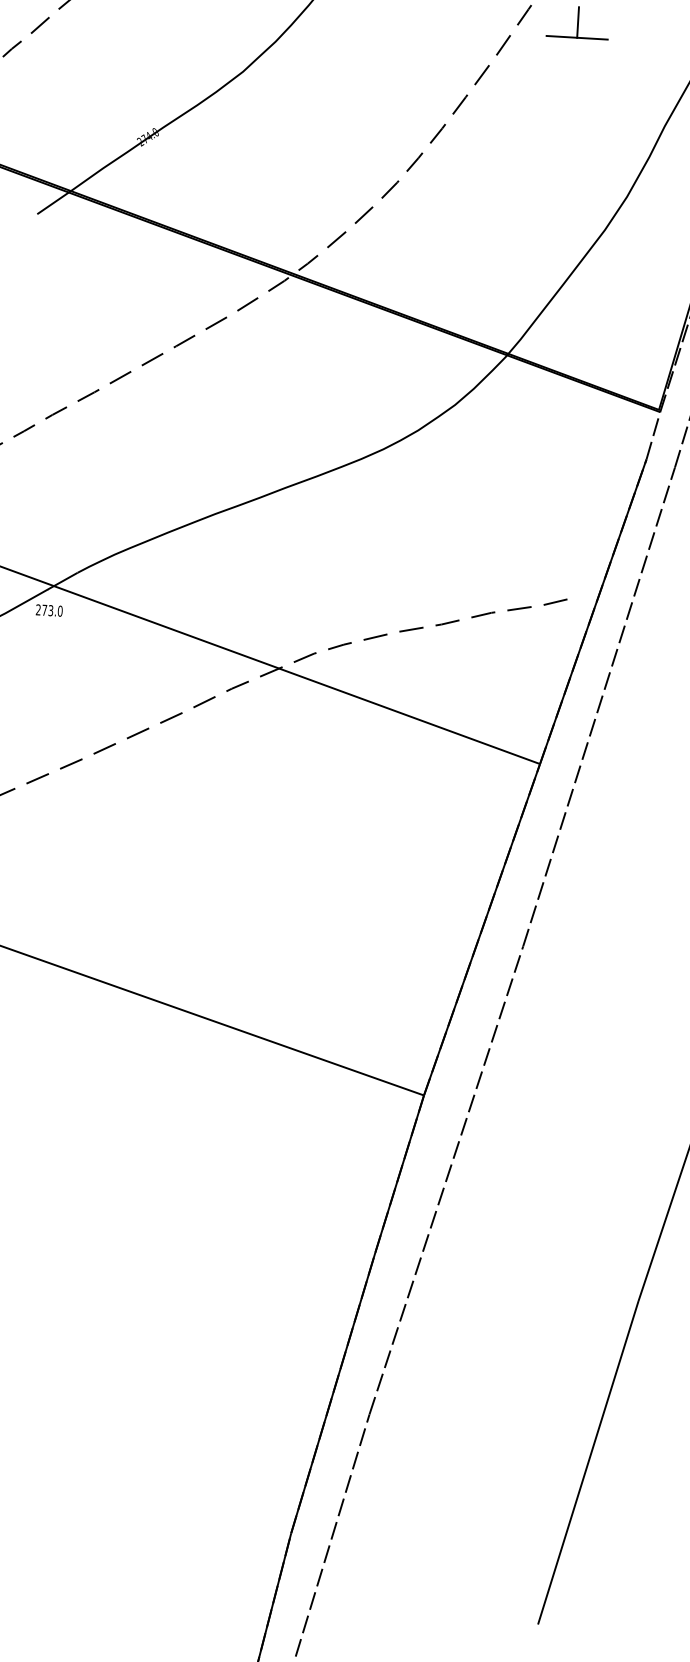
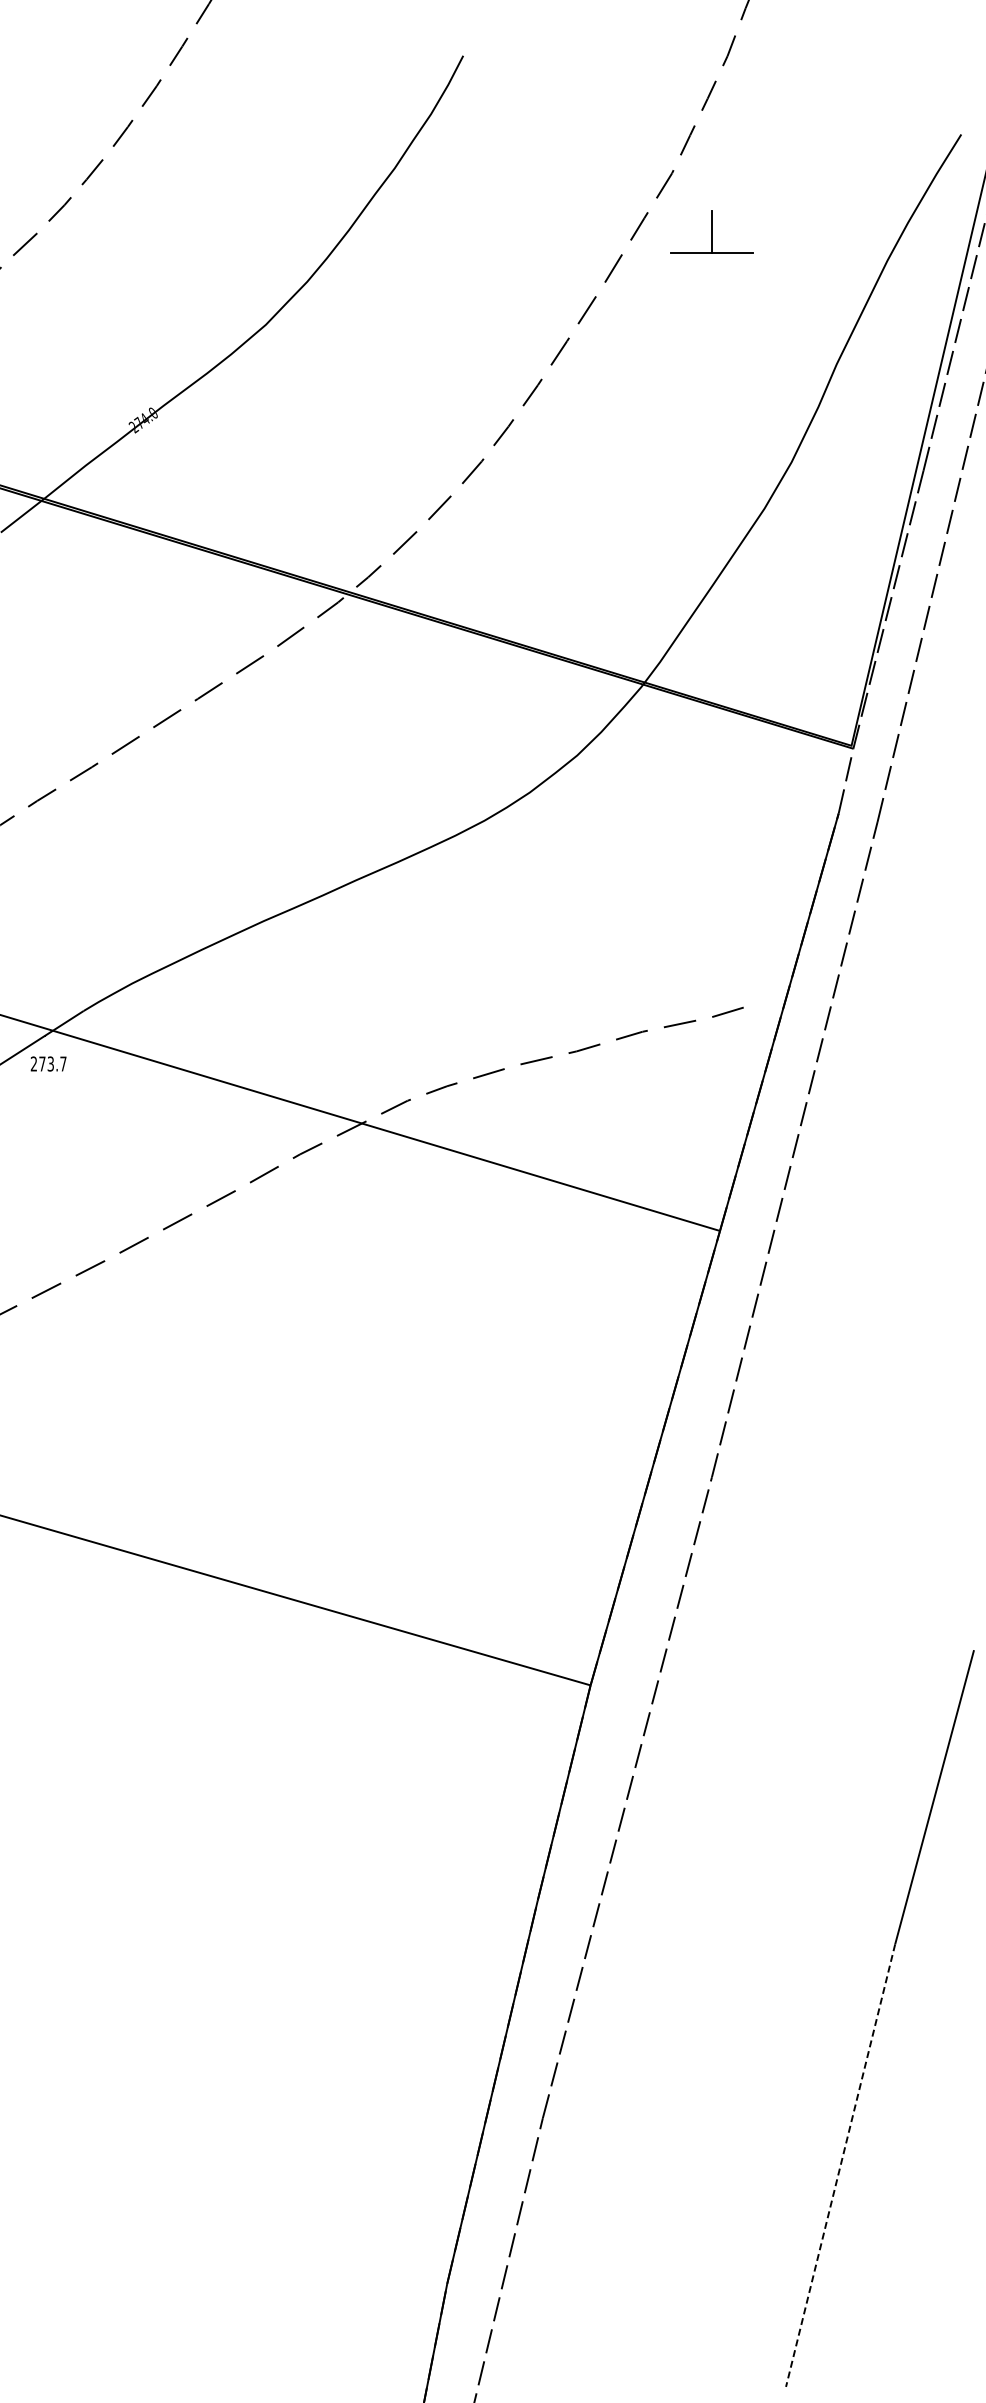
text: (60, 610) -> (63, 1063), 273.0 -> 273.7
line: (588, 1462) -> (840, 2165), solid -> dashed

